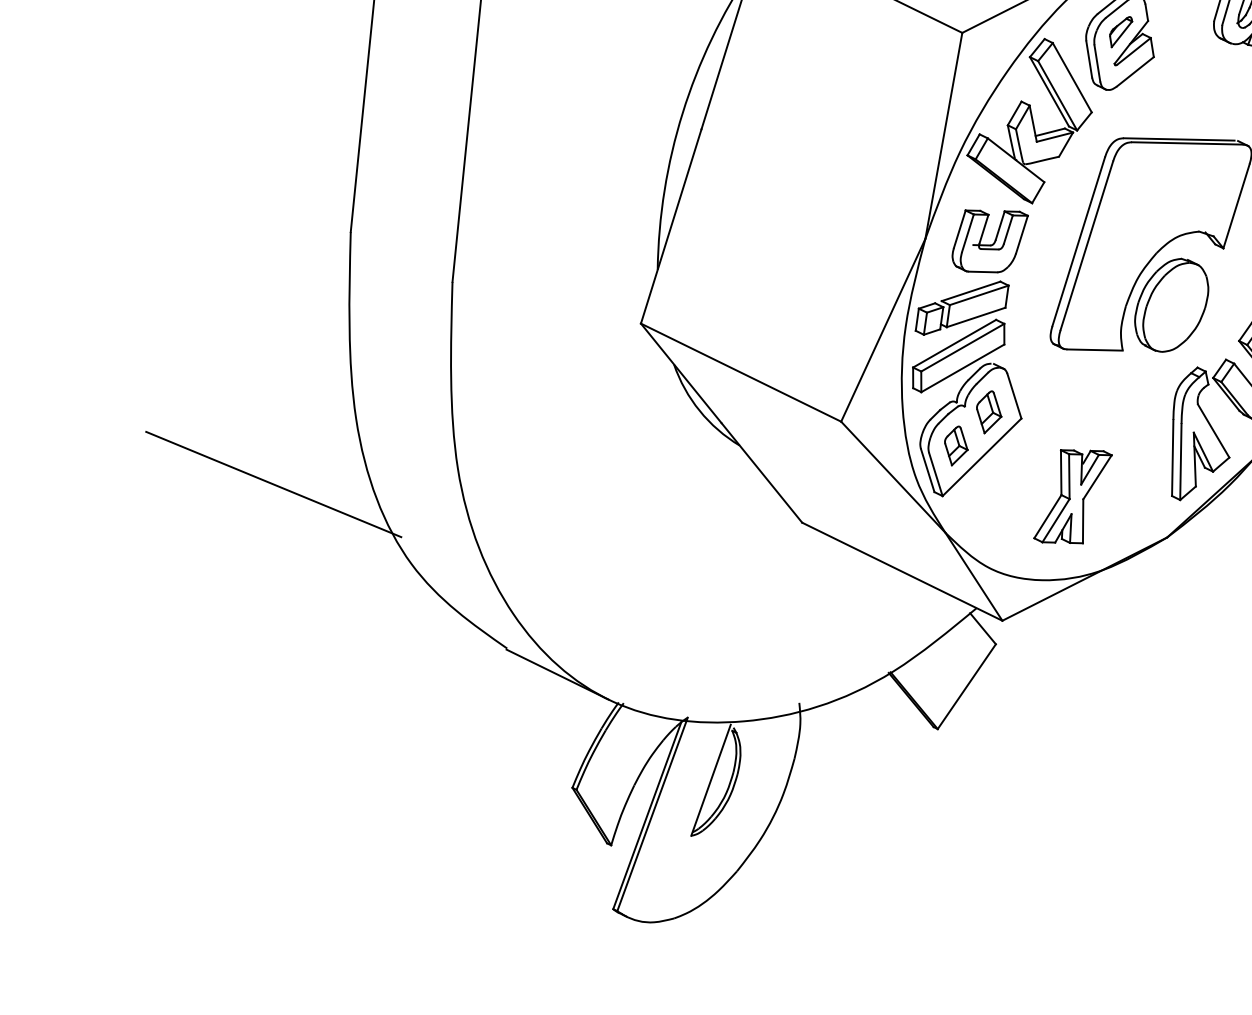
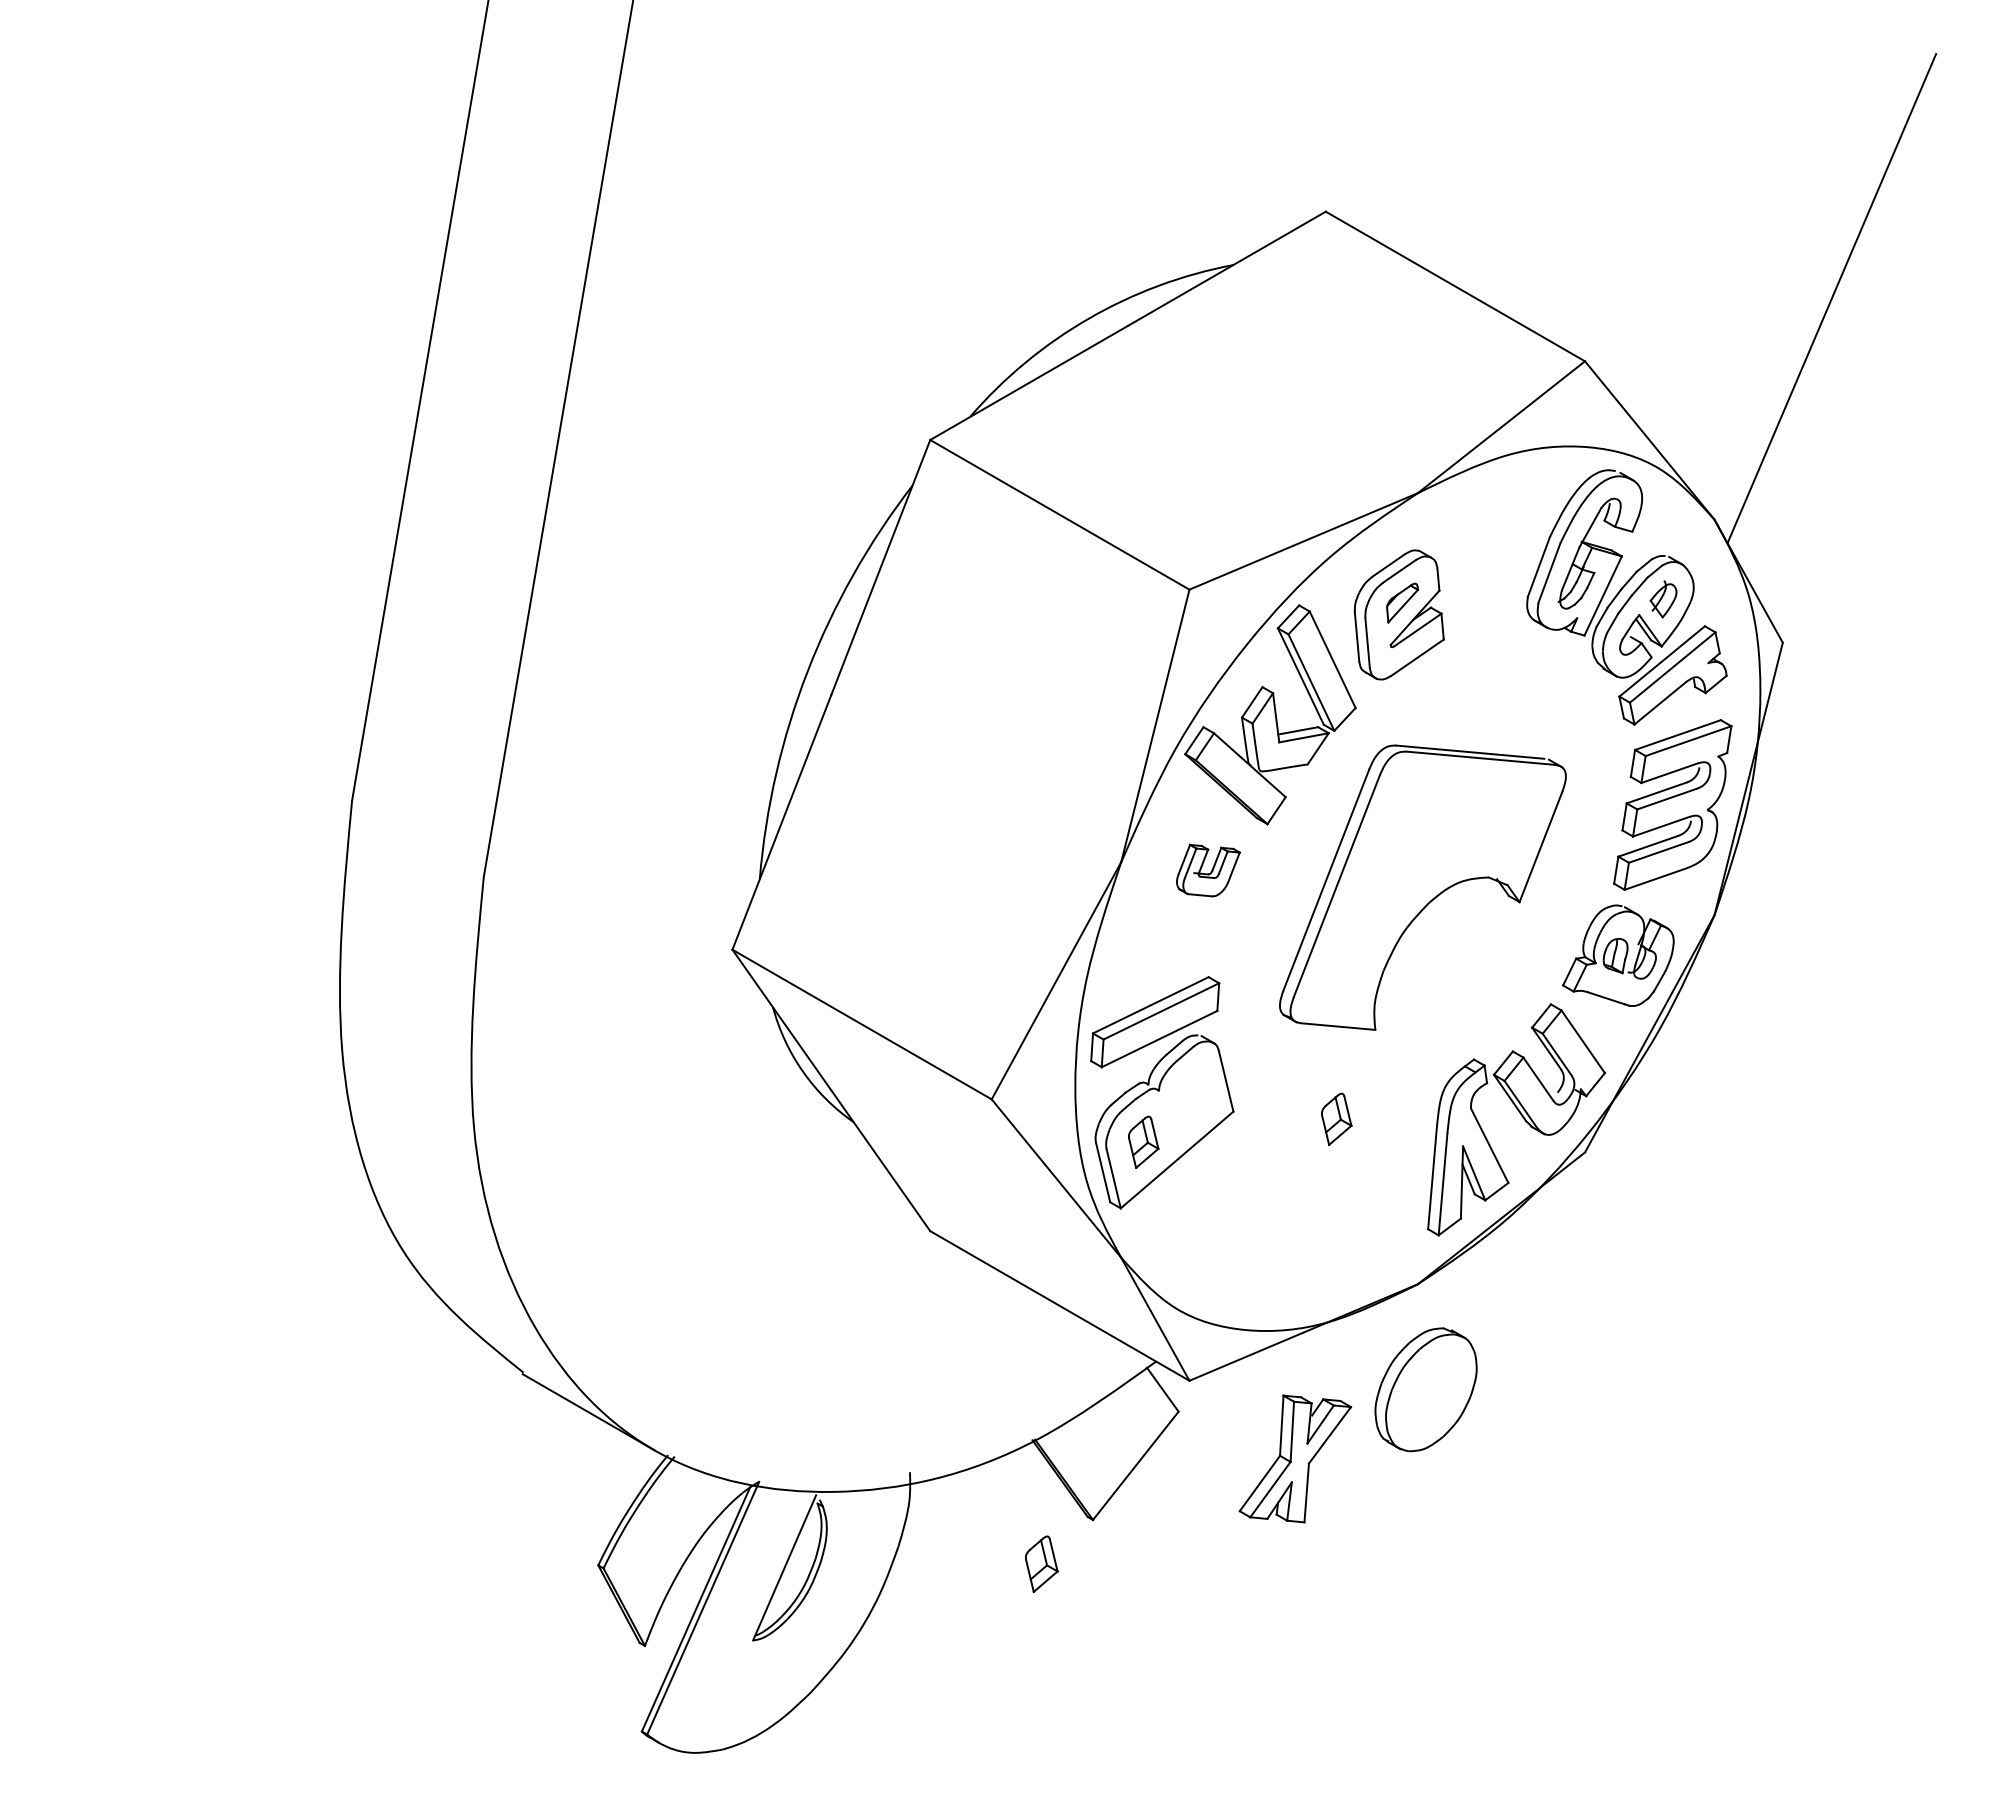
part: (990, 240) -> (1208, 870), size x0.6
part: (1171, 305) -> (1425, 1389), moved
part: (961, 308) -> (1163, 958), removed
part: (988, 411) -> (1041, 1563), moved
part: (1098, 418) -> (1336, 1118), added
line: (273, 484) -> (225, 1131), removed
part: (1073, 496) -> (1295, 1458), moved

